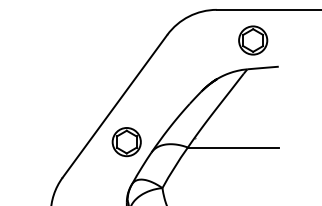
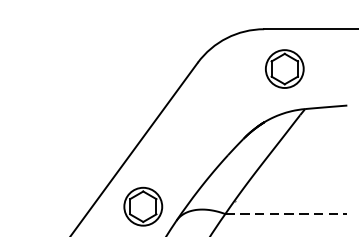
part: (253, 40) -> (285, 69), moved
line: (233, 147) -> (286, 213), solid -> dashed

